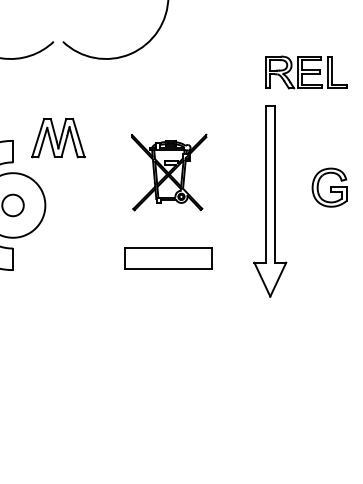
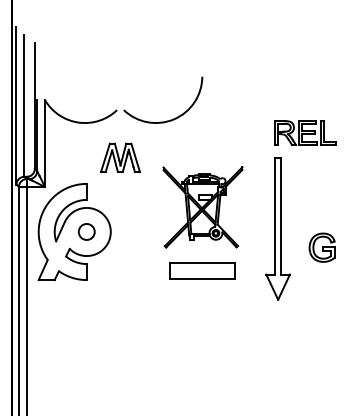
part: (58, 137) -> (120, 157), moved
part: (168, 172) -> (202, 207), size x1.43
part: (328, 187) -> (321, 247), moved

